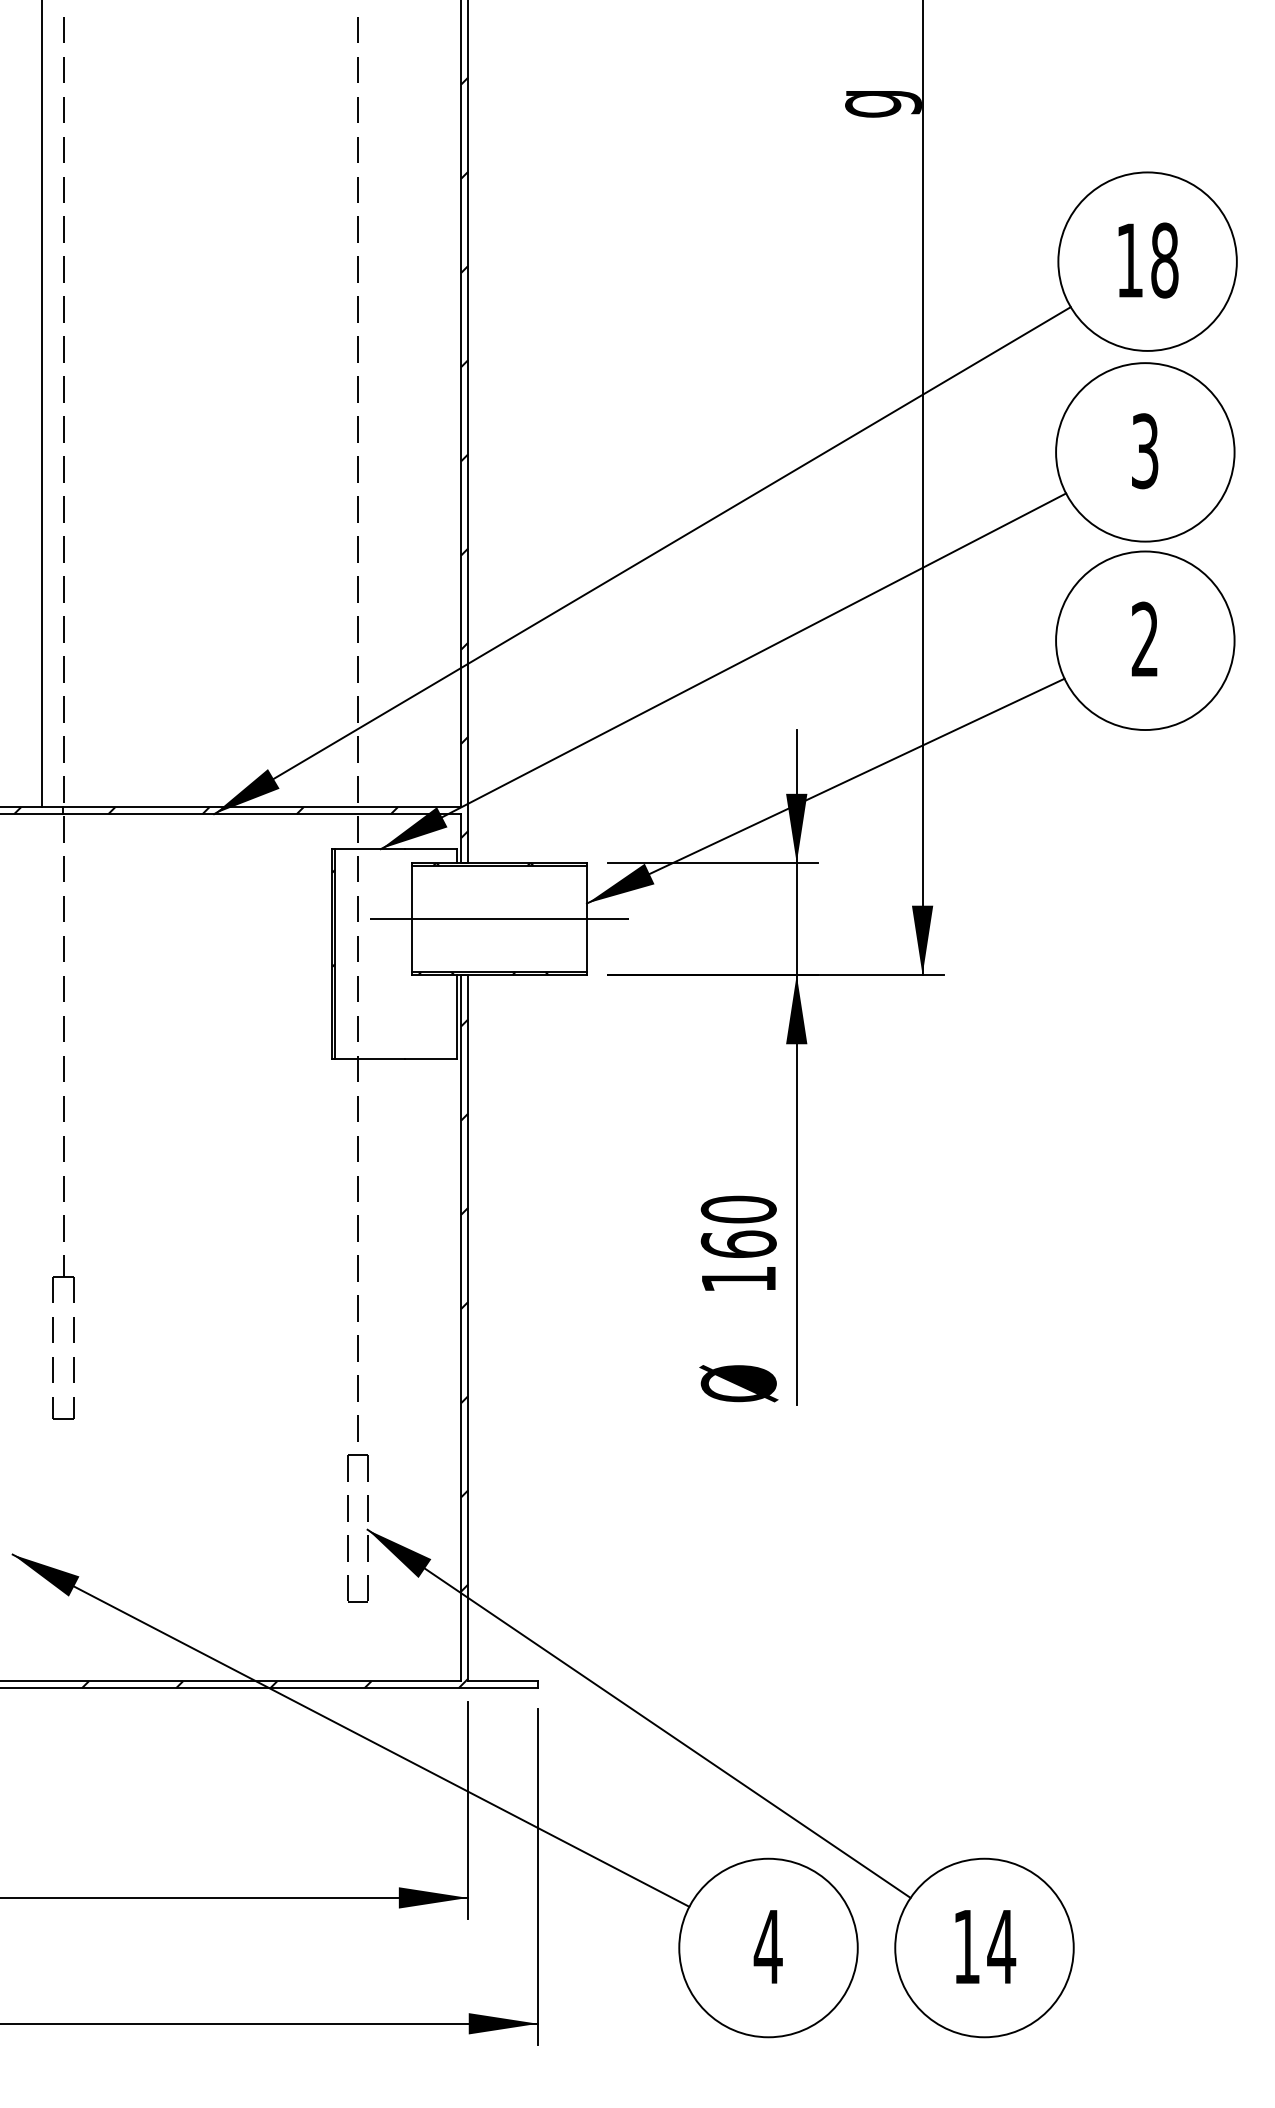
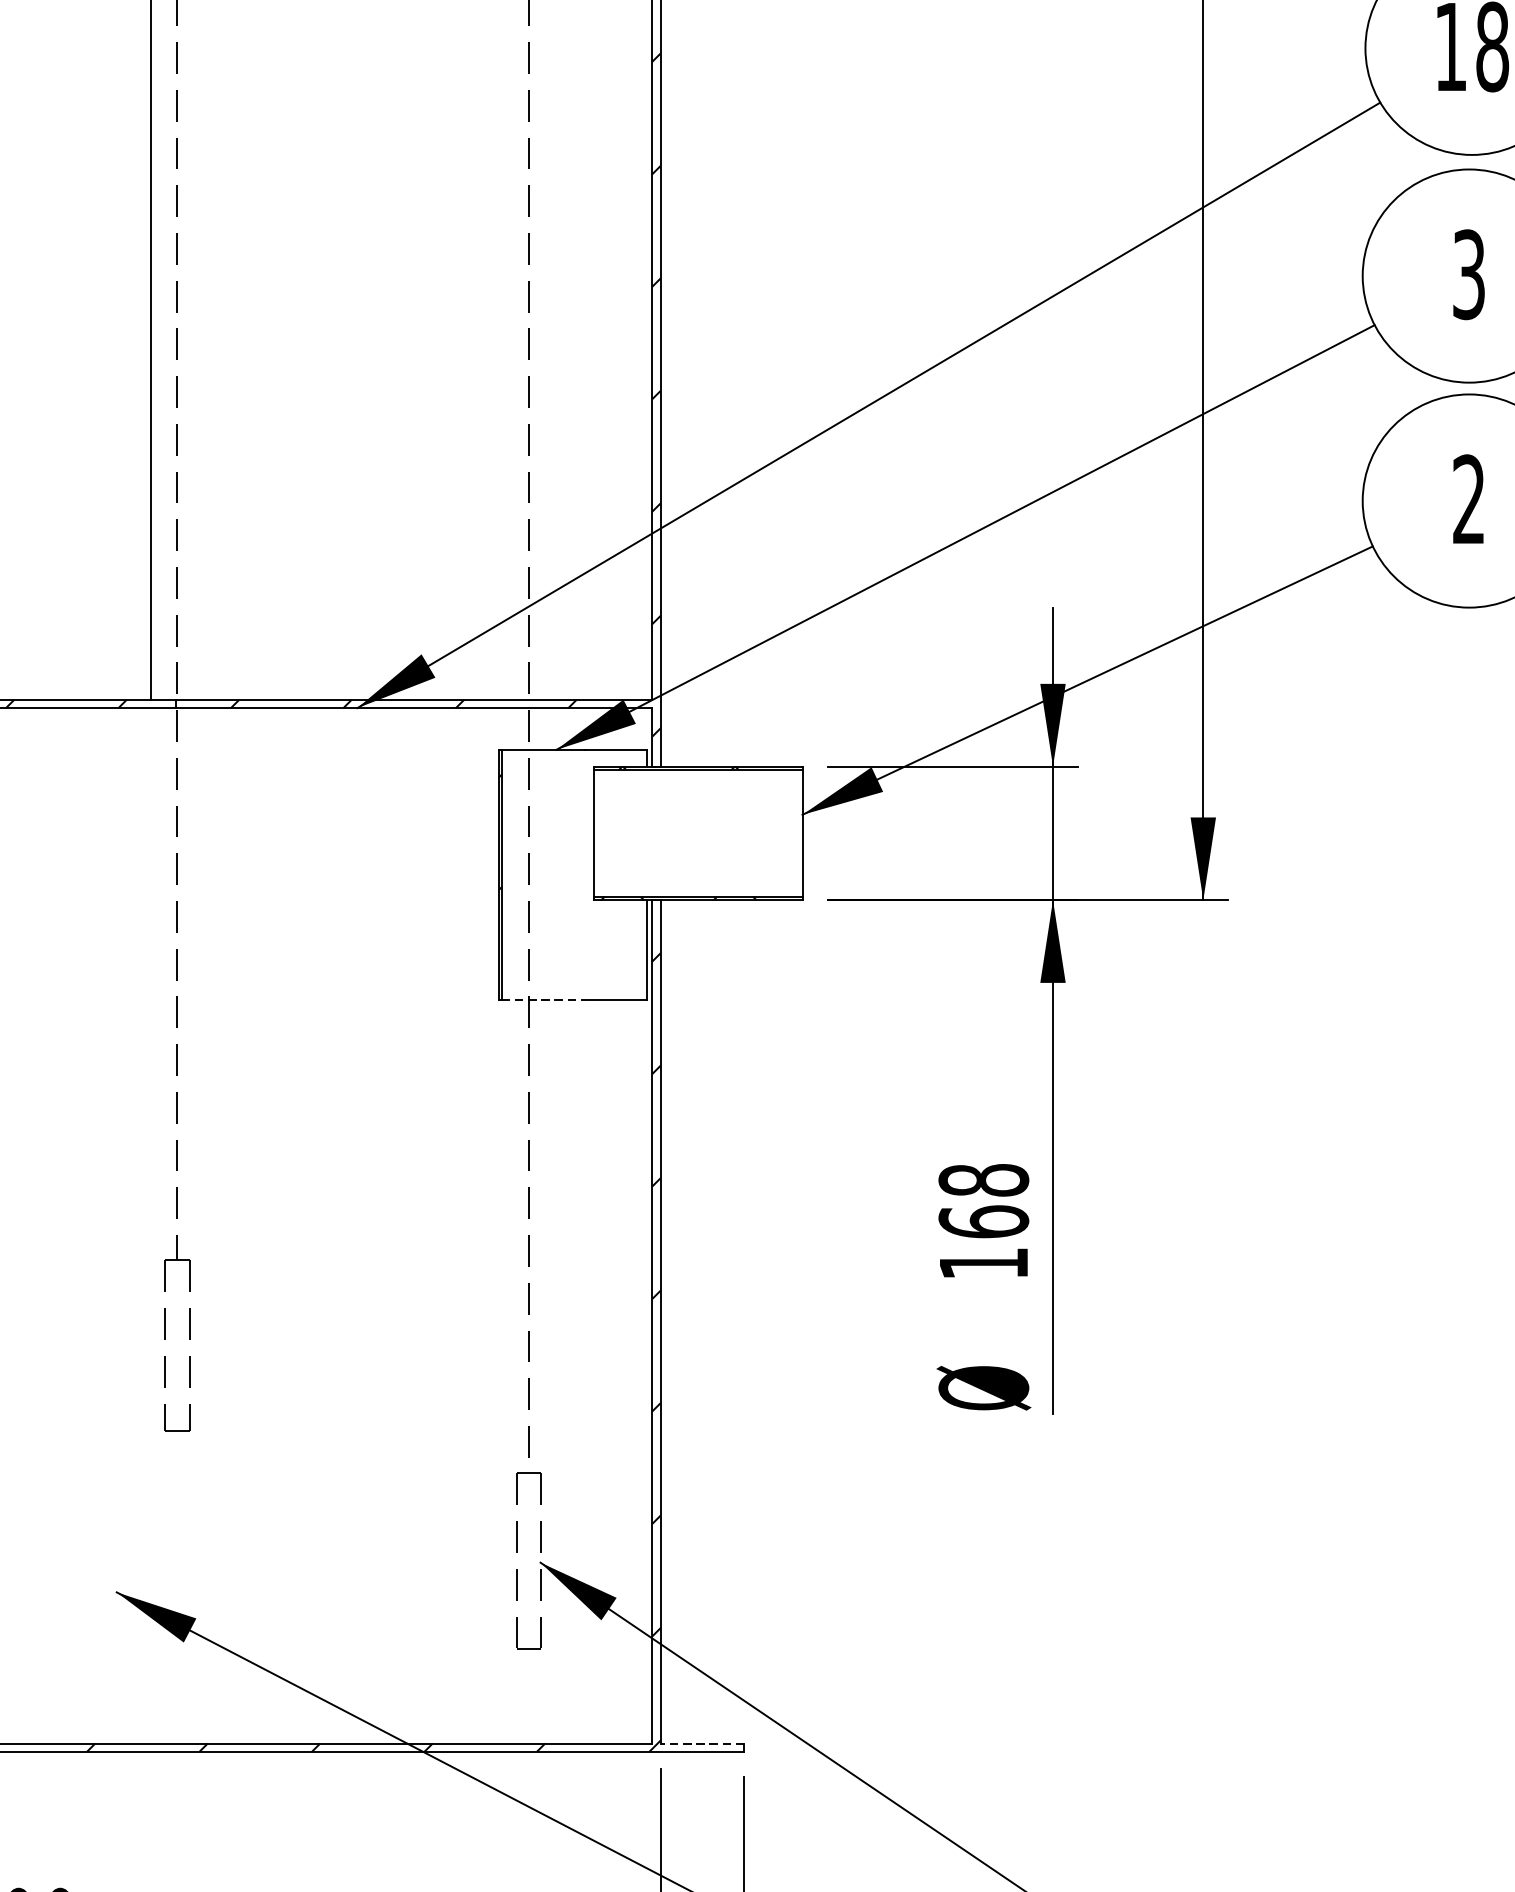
line: (499, 919) -> (698, 833), removed
line: (370, 1058) -> (544, 999), solid -> dashed
text: (738, 1209) -> (983, 1180), 160 -> 168
line: (503, 1681) -> (702, 1743), solid -> dashed

